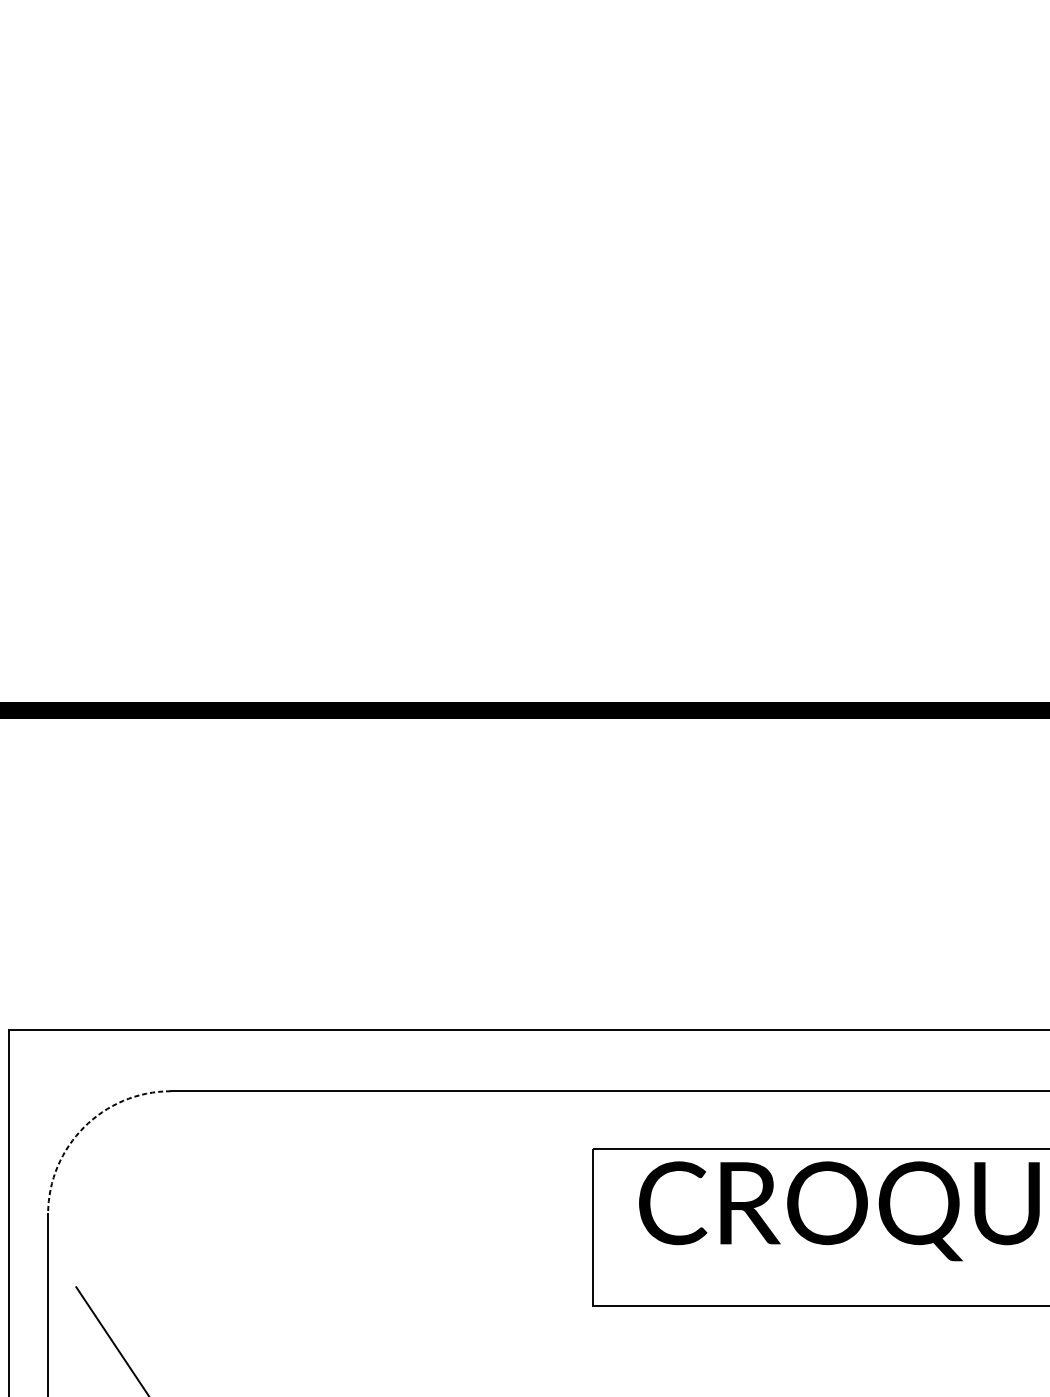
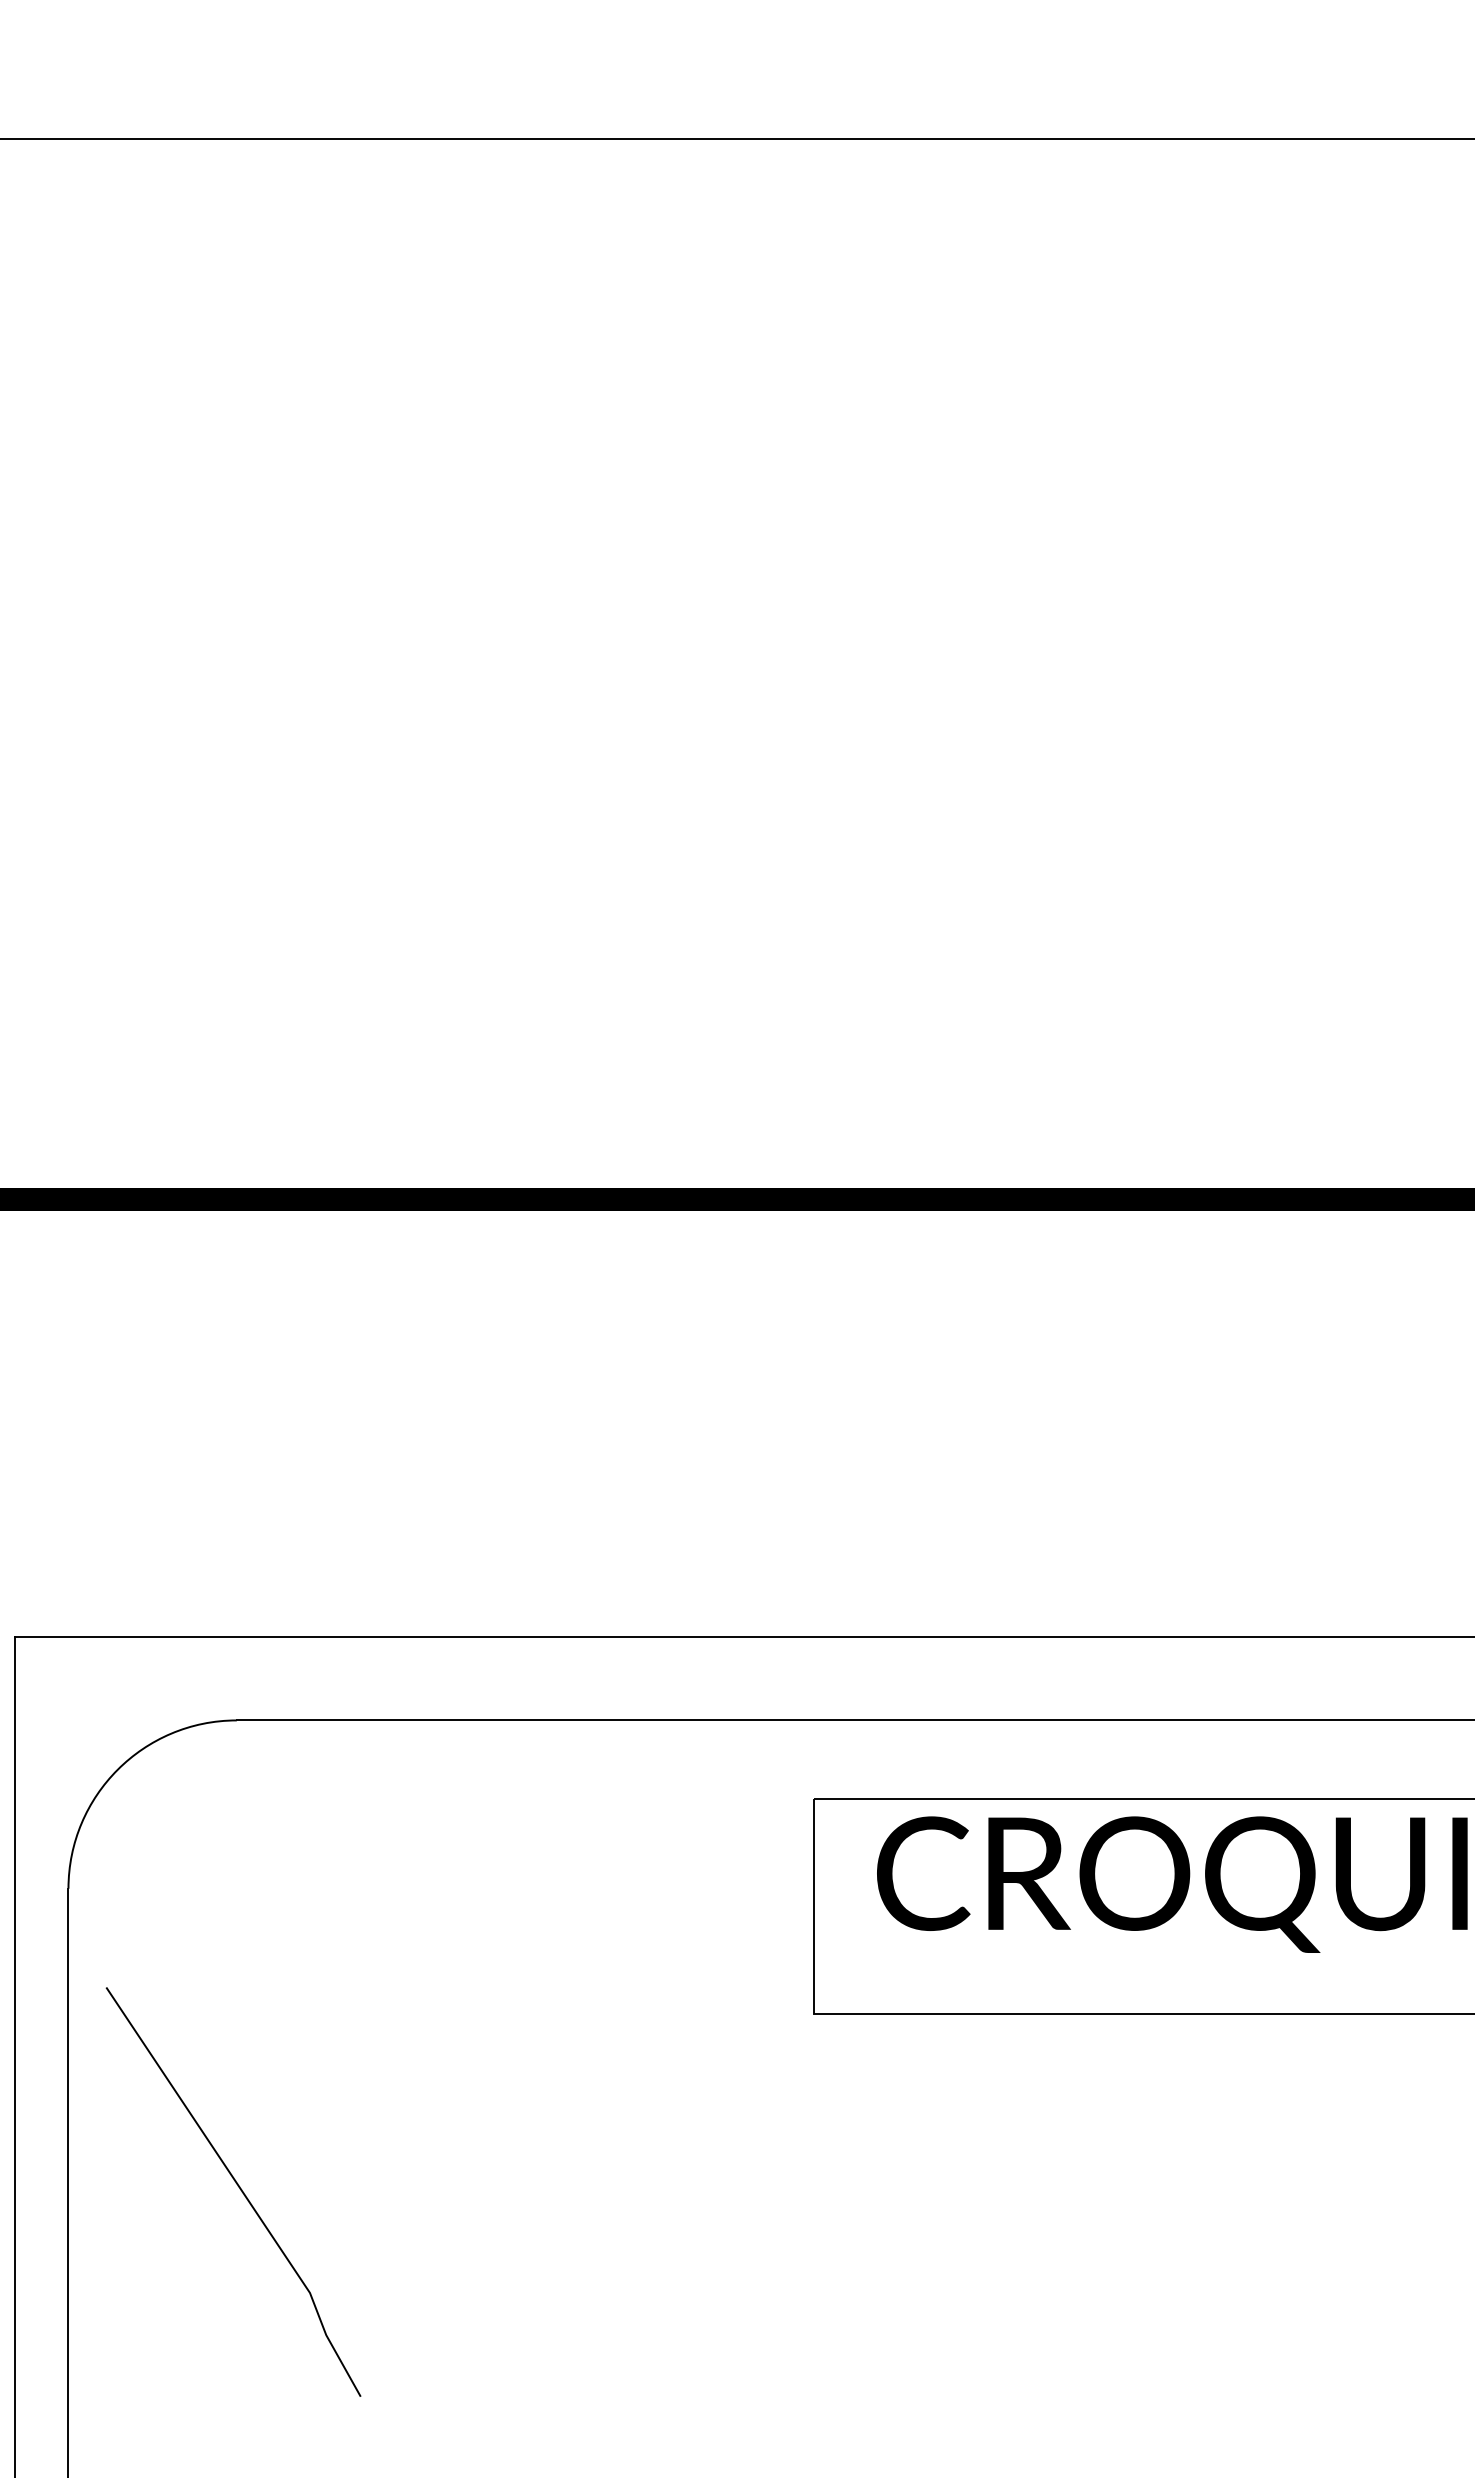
arc: (83, 1127) -> (117, 1769), dashed -> solid

